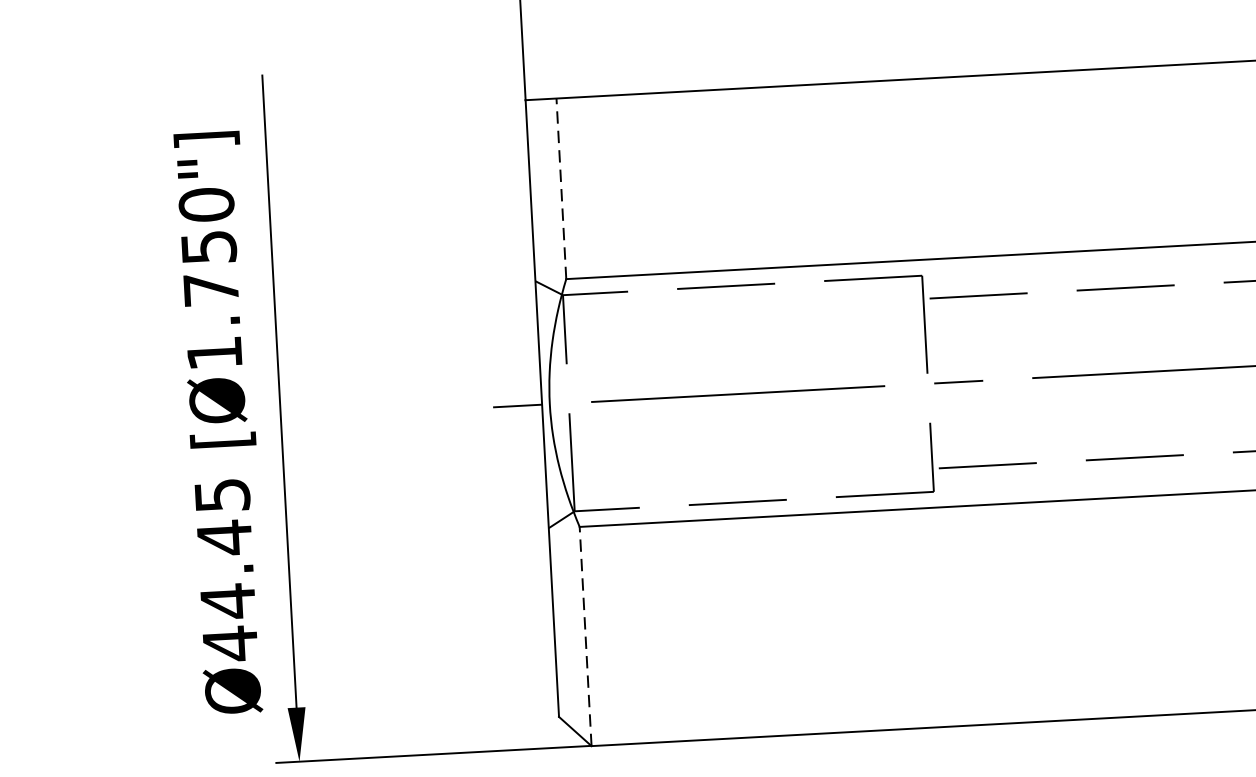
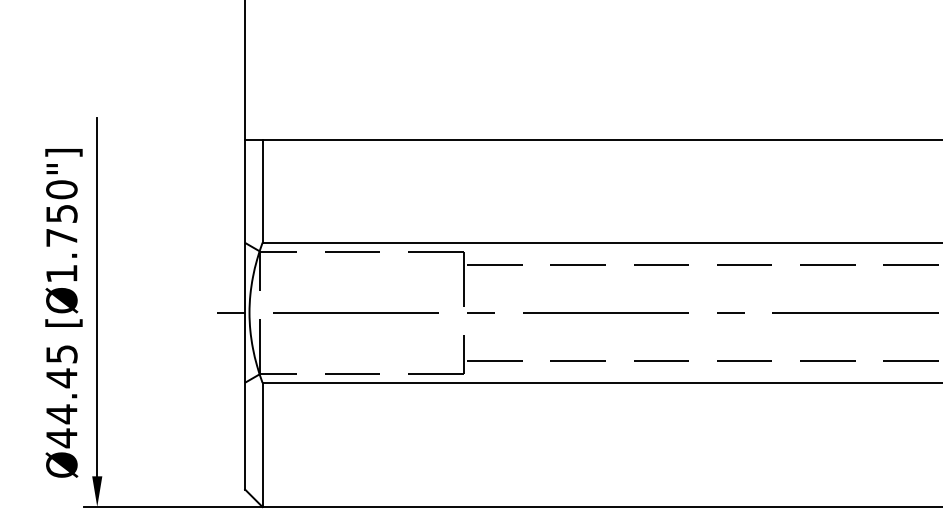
line: (561, 188) -> (262, 191), dashed -> solid
line: (585, 635) -> (262, 444), dashed -> solid

